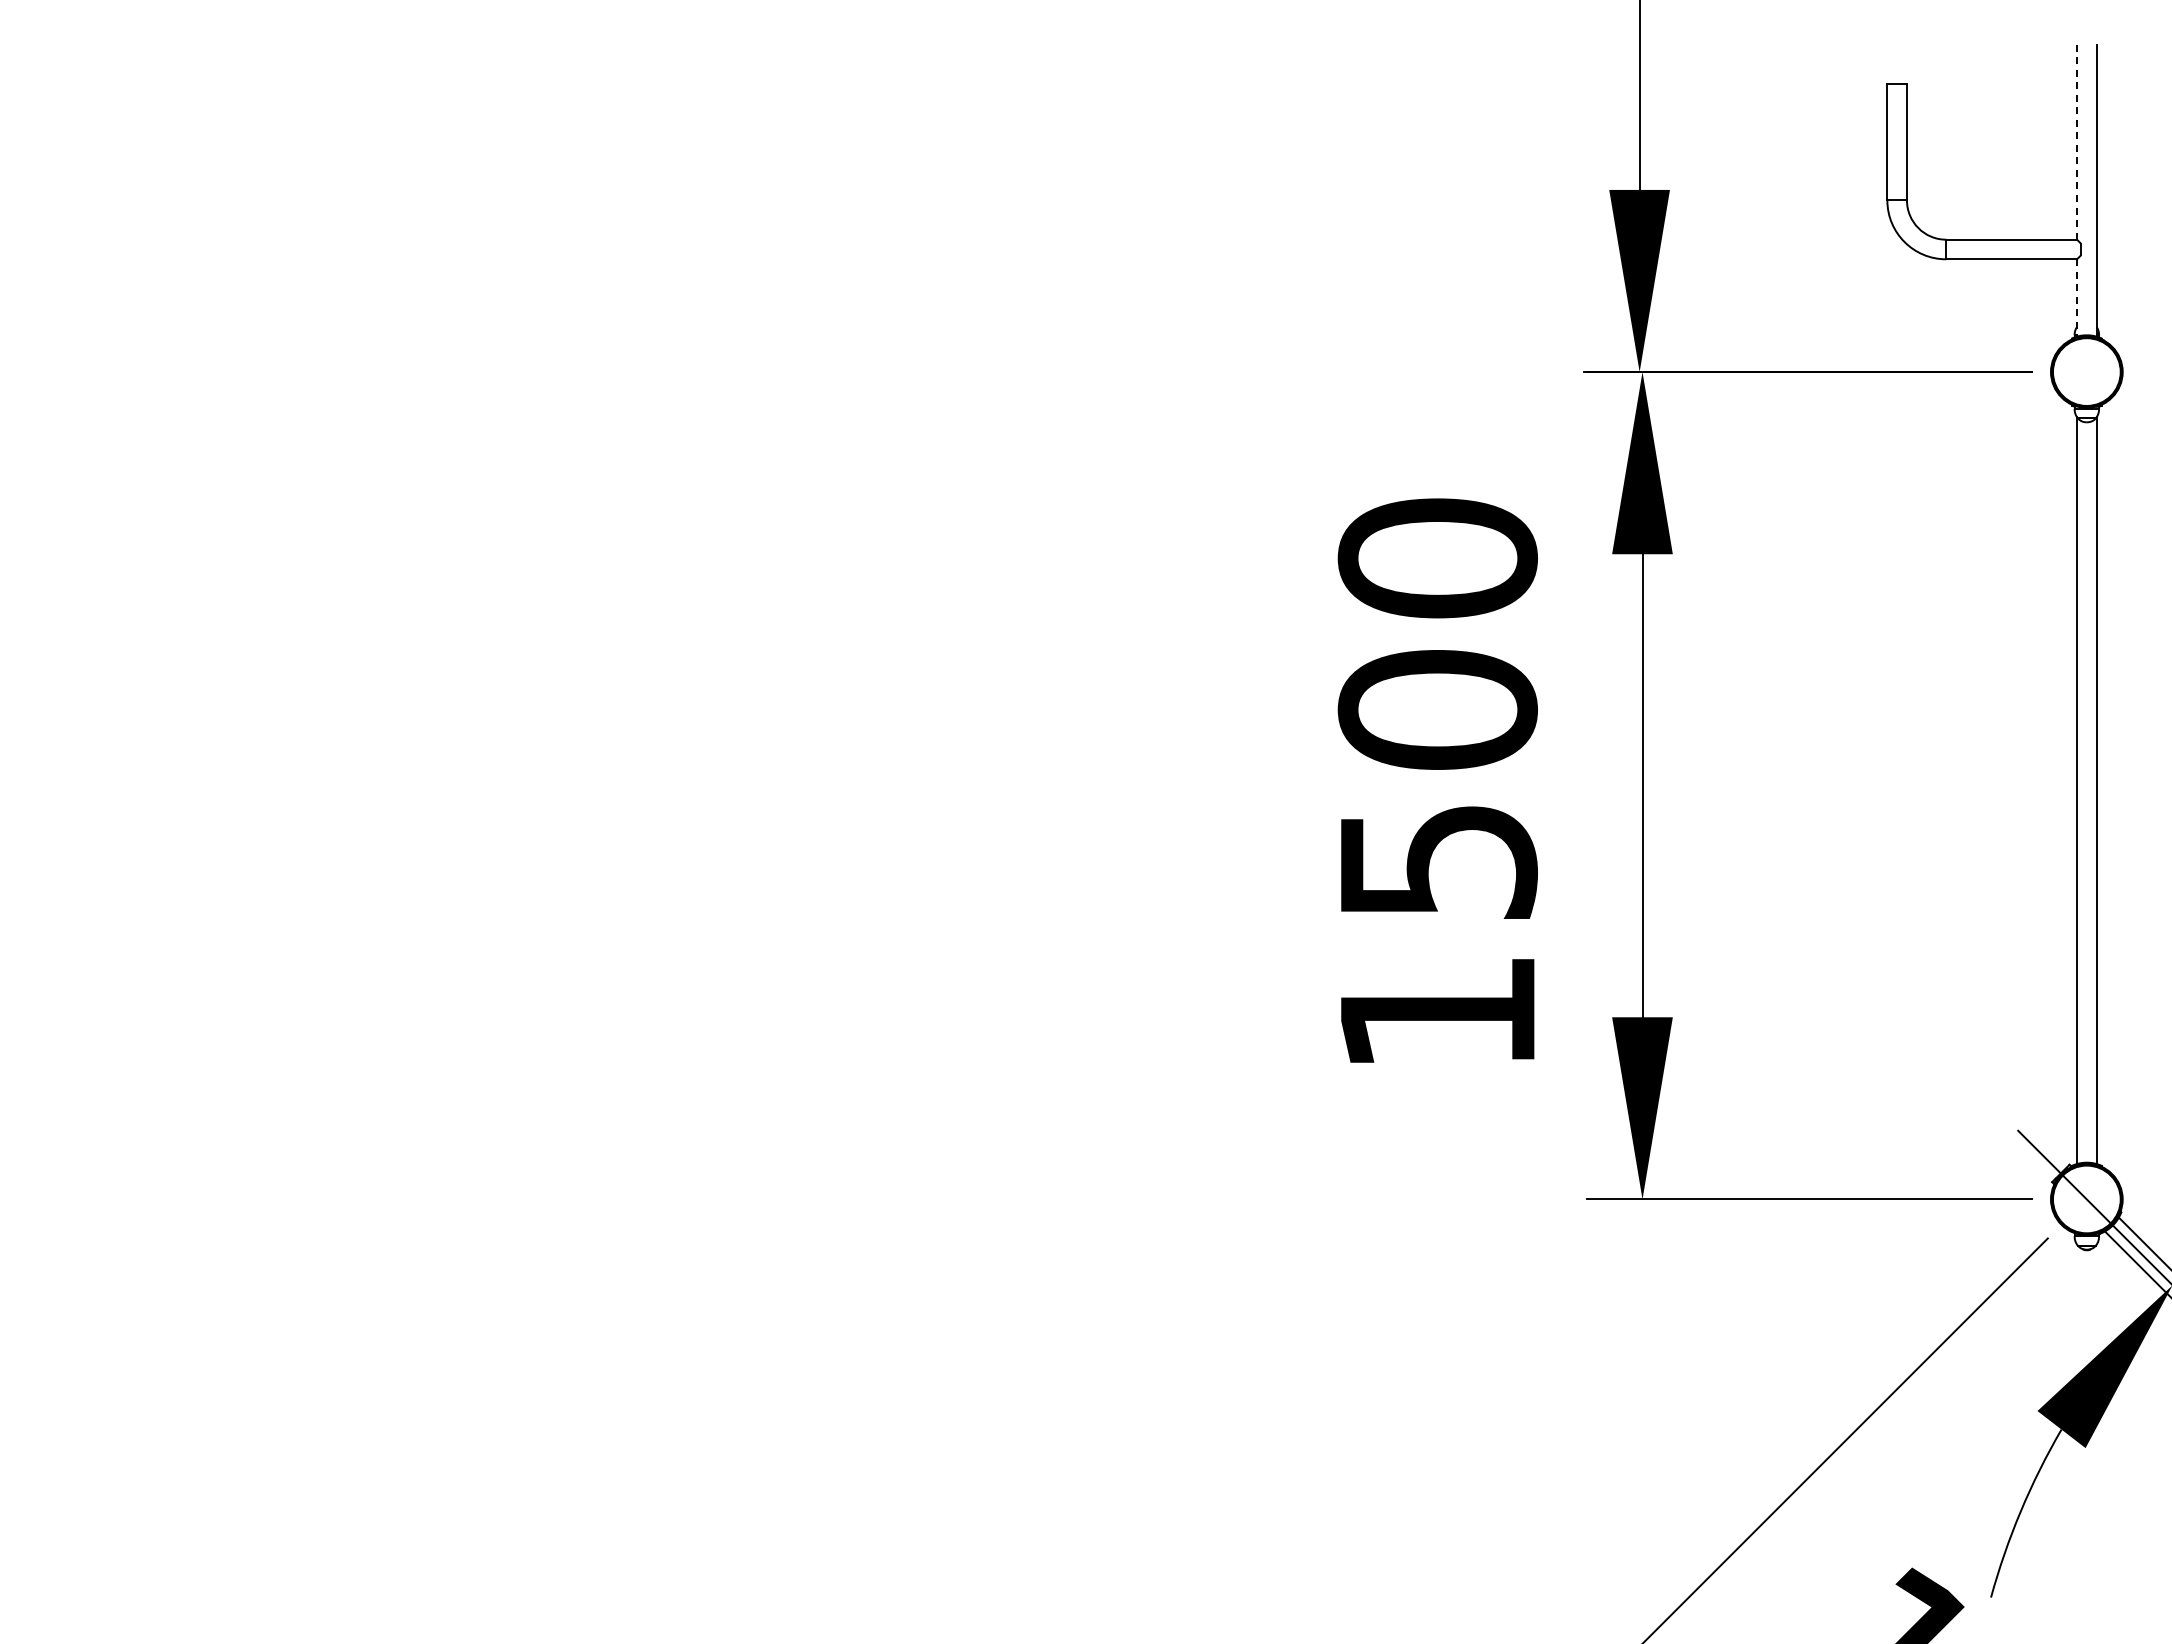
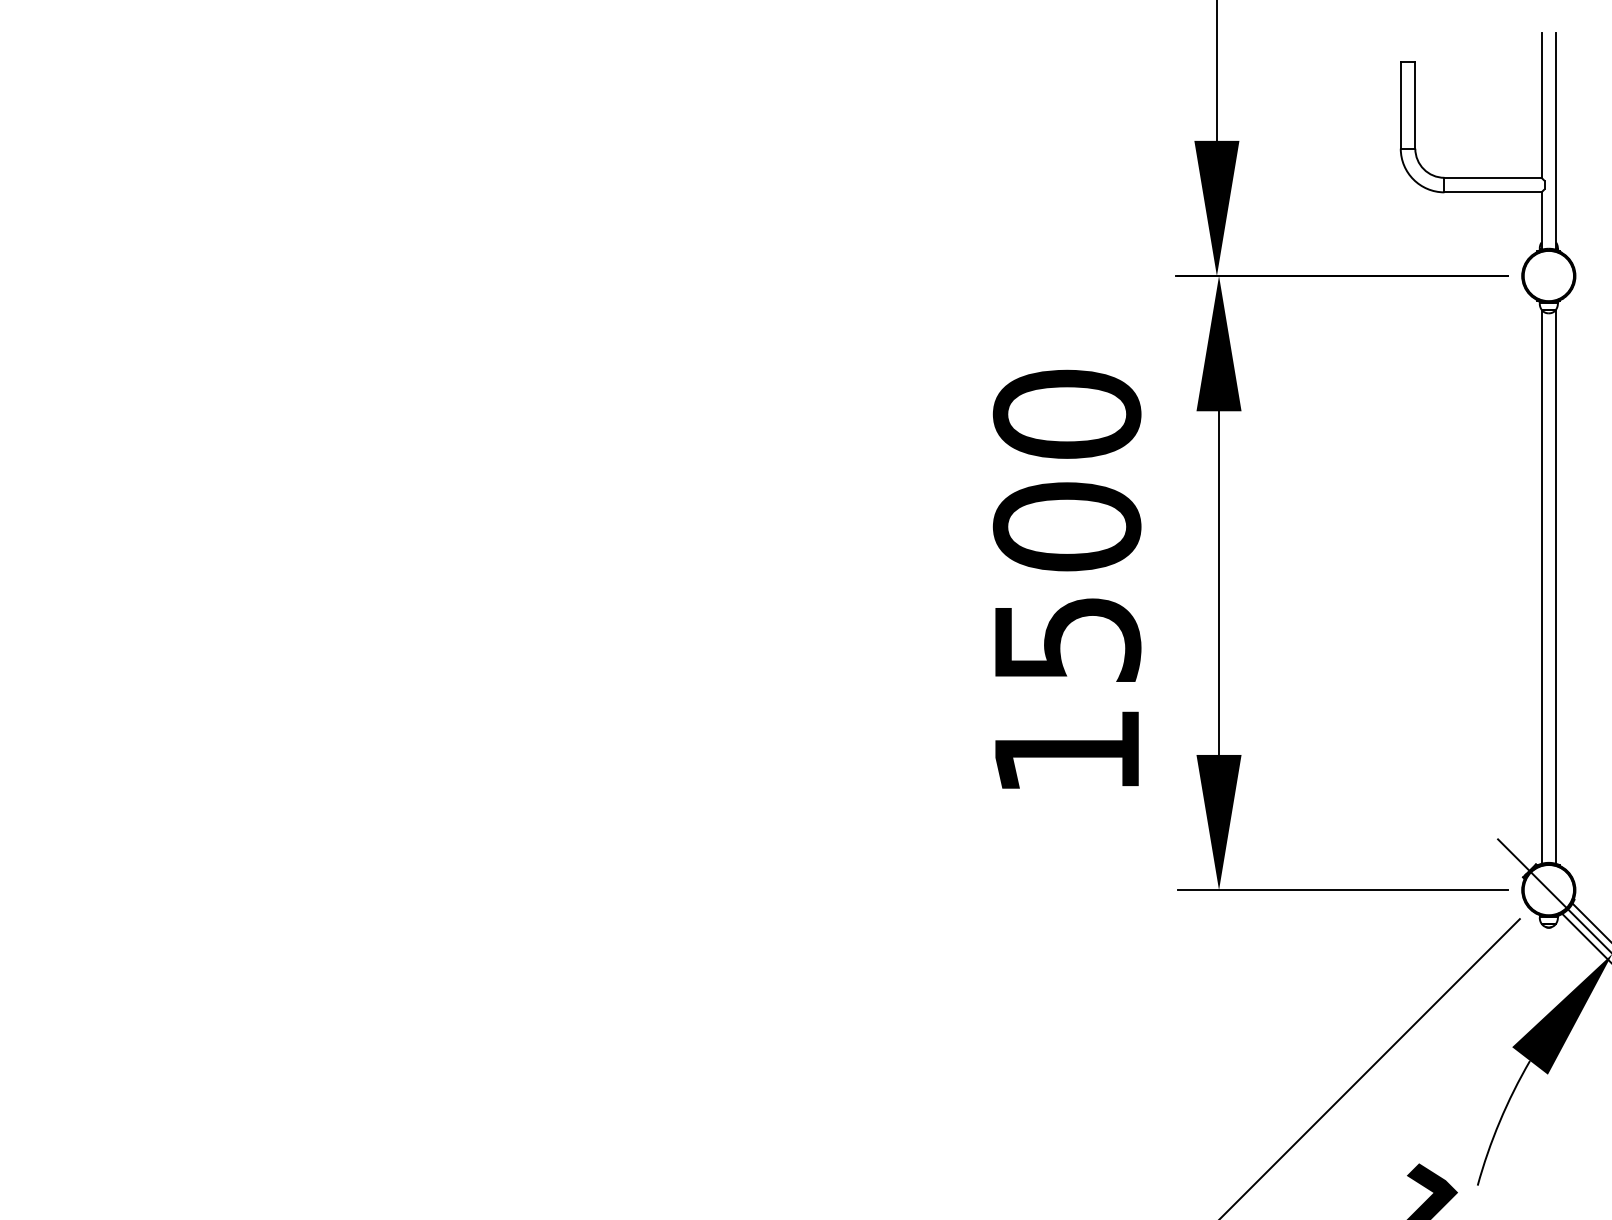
line: (2077, 142) -> (1541, 105), dashed -> solid
line: (2077, 297) -> (1541, 220), dashed -> solid

